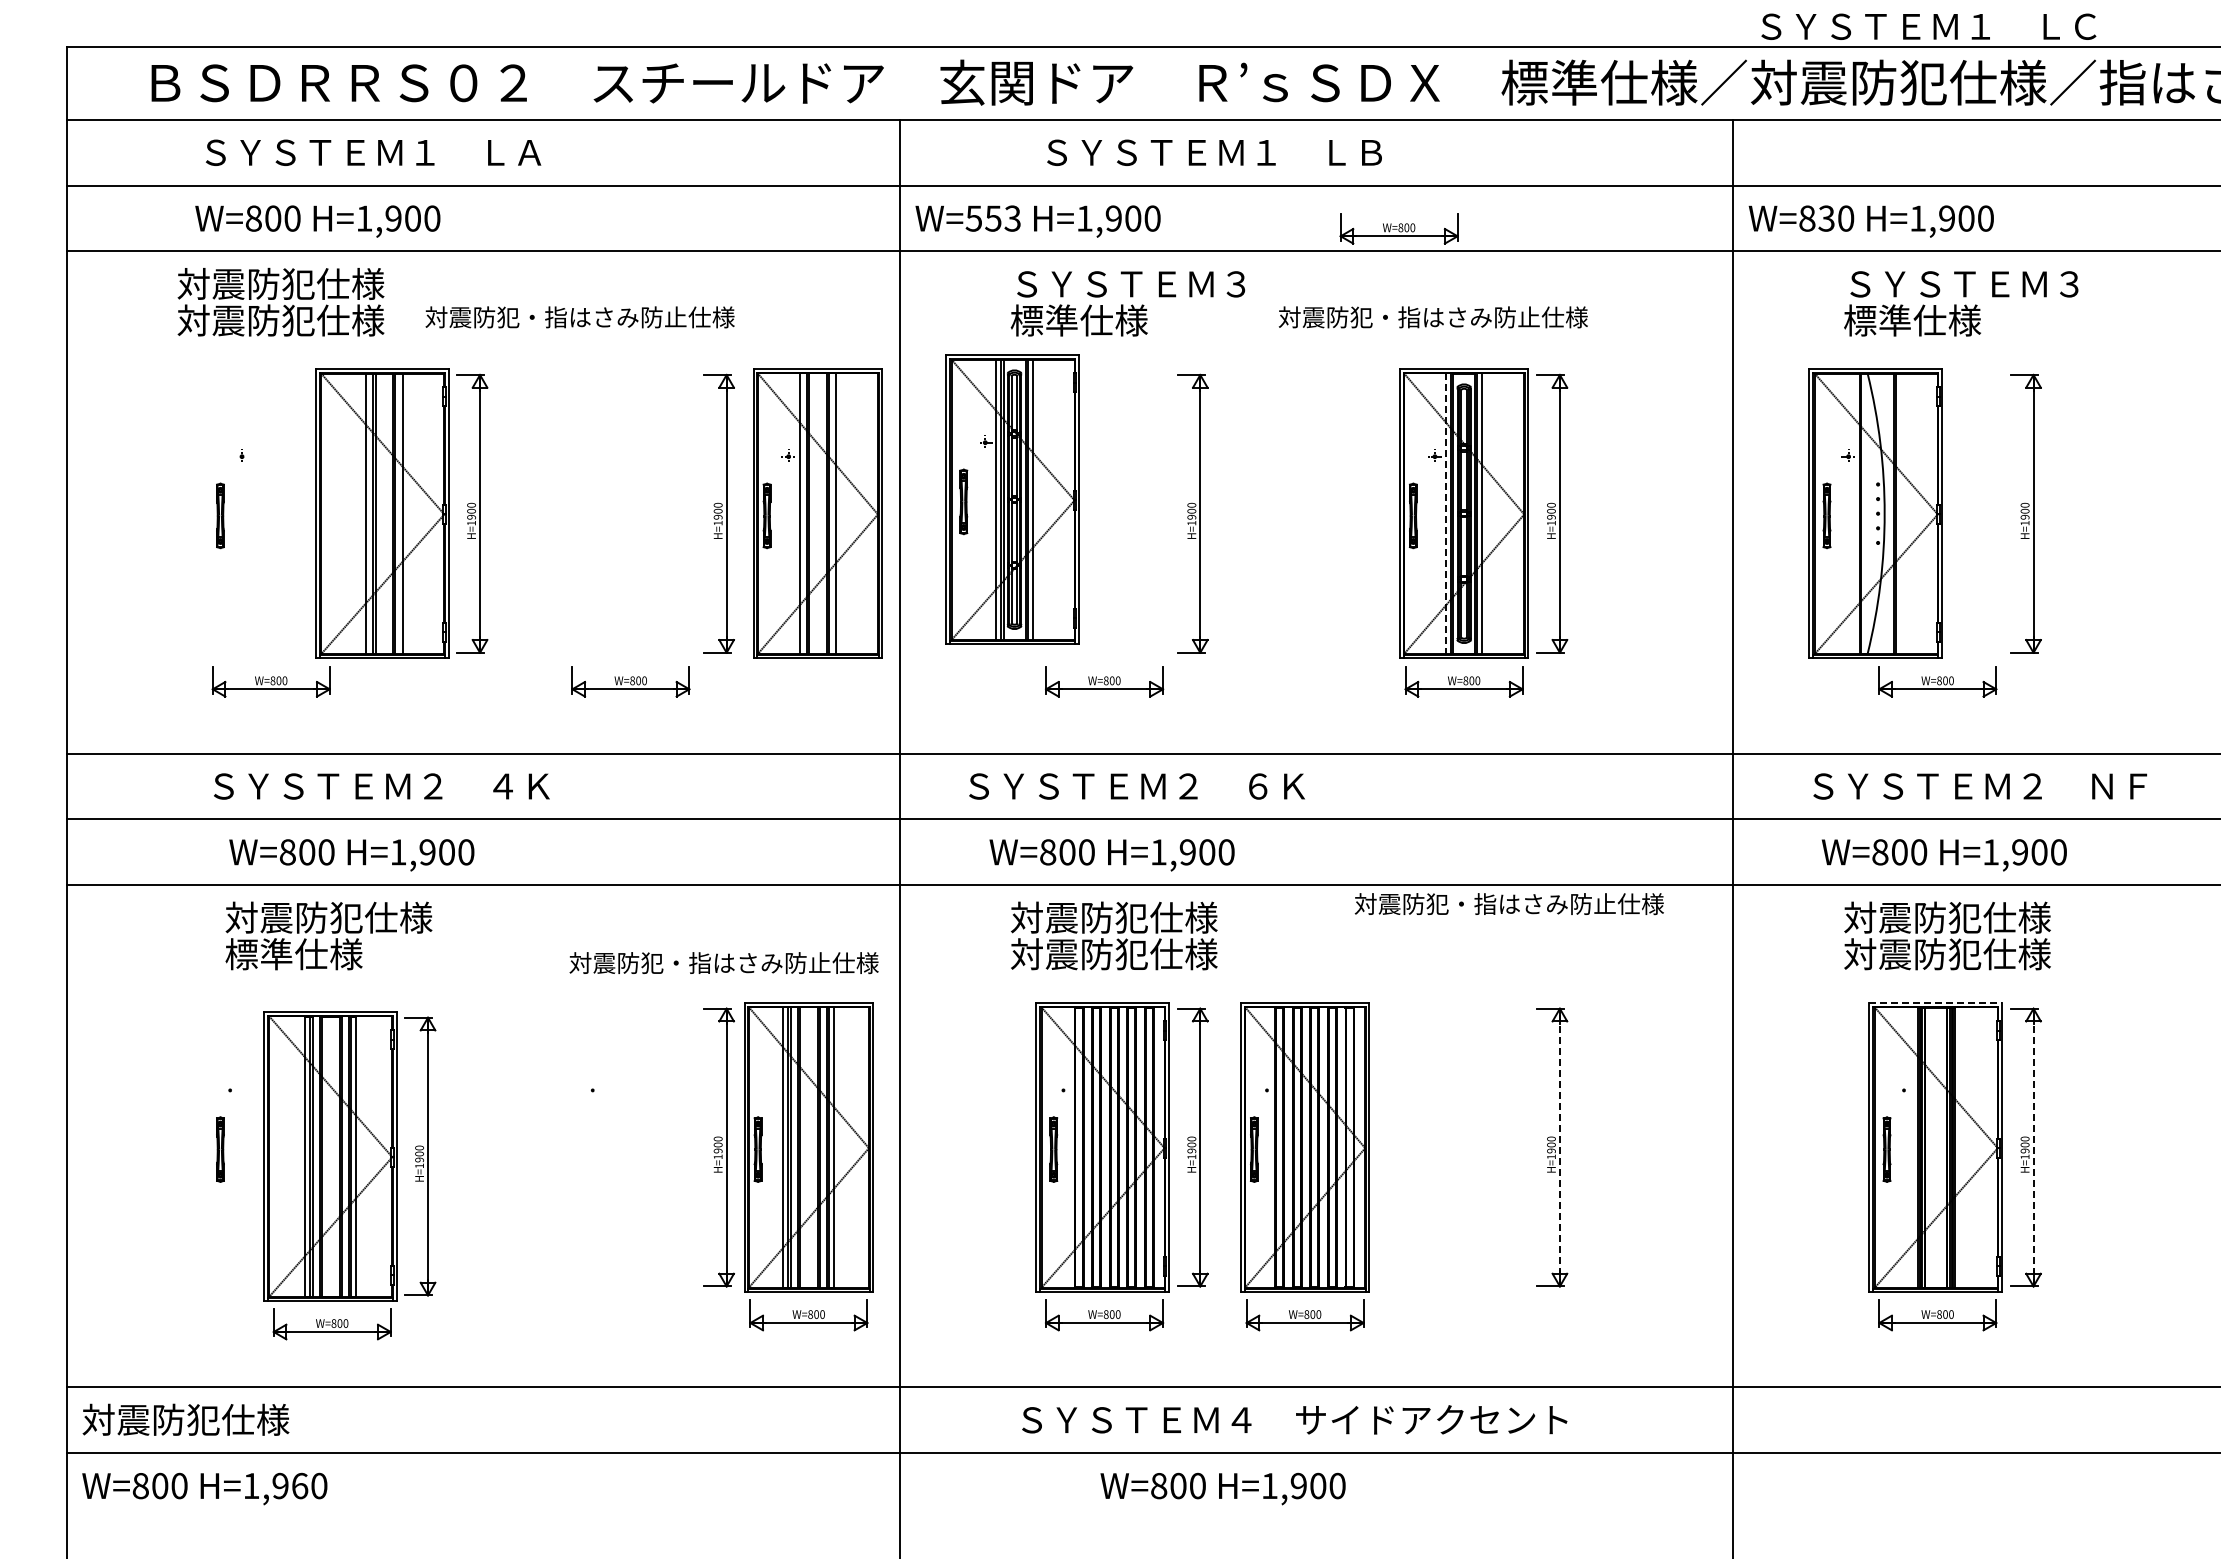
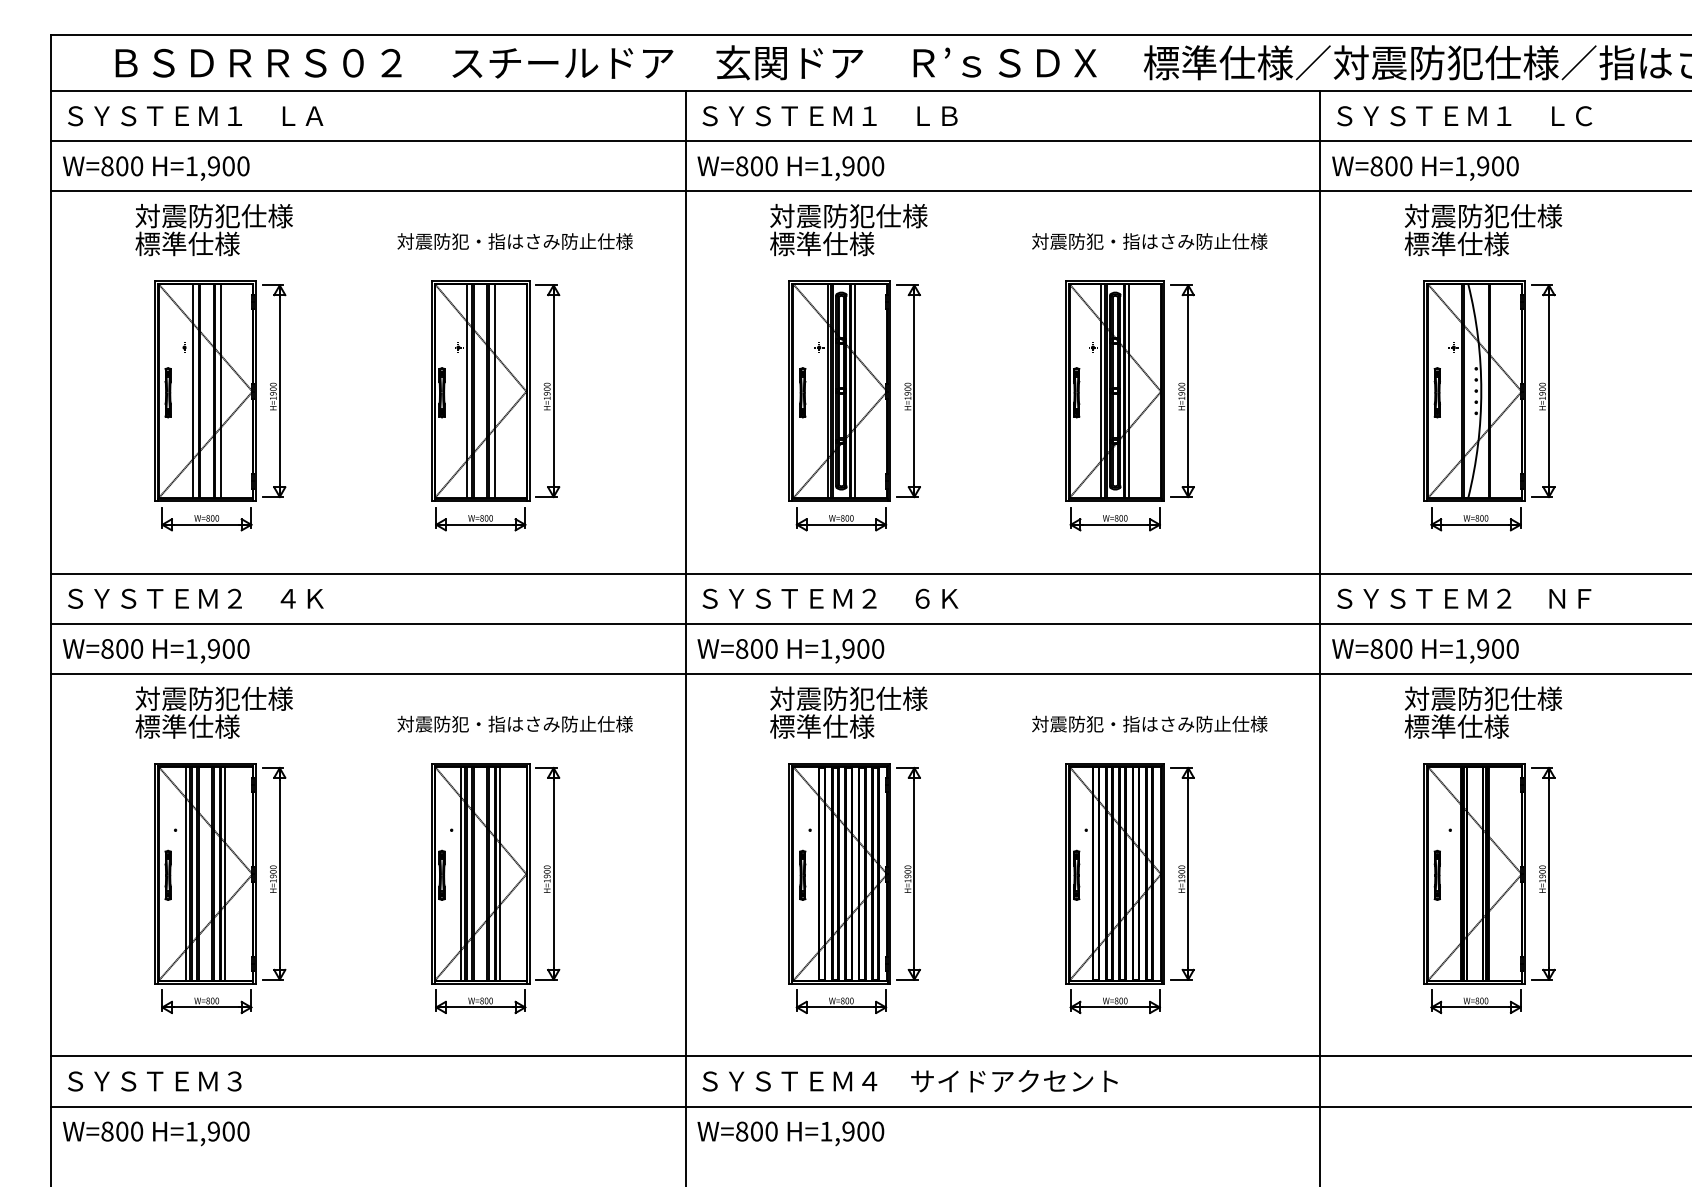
text: (1928, 26) -> (1464, 115), moved
text: (373, 152) -> (195, 115), moved
text: (1214, 152) -> (830, 115), moved
text: (992, 218) -> (756, 166), W=553 -> W=800
text: (1826, 218) -> (1391, 166), W=830 -> W=800
text: (317, 221) -> (155, 168), moved
part: (1398, 228) -> (1065, 173), removed
text: (1128, 283) -> (859, 215), ＳＹＳＴＥＭ３ -> 対震防犯仕様
text: (1961, 283) -> (1494, 215), ＳＹＳＴＥＭ３ -> 対震防犯仕様
text: (579, 317) -> (514, 241), moved
text: (1432, 317) -> (1149, 241), moved
text: (280, 320) -> (213, 243), 対震防犯仕様 -> 標準仕様
part: (1012, 499) -> (839, 390), moved
part: (401, 513) -> (219, 390), moved
part: (817, 513) -> (480, 390), moved
part: (1875, 513) -> (1474, 390), moved
line: (1445, 514) -> (1101, 391), dashed -> solid
text: (381, 786) -> (195, 598), moved
text: (1136, 786) -> (830, 598), moved
text: (1979, 786) -> (1463, 598), moved
text: (351, 855) -> (155, 651), moved
text: (1111, 855) -> (790, 651), moved
text: (1943, 855) -> (1424, 651), moved
text: (1508, 904) -> (1149, 724), moved
text: (328, 935) -> (213, 712), moved
text: (1113, 954) -> (848, 726), 対震防犯仕様 -> 標準仕様
text: (1947, 954) -> (1483, 726), 対震防犯仕様 -> 標準仕様
text: (723, 963) -> (514, 724), moved
line: (1936, 1002) -> (1475, 763), dashed -> solid
line: (1559, 1147) -> (1187, 873), dashed -> solid
line: (2033, 1147) -> (1548, 873), dashed -> solid
part: (808, 1166) -> (480, 888), moved
part: (1304, 1166) -> (1114, 888), moved
part: (349, 1175) -> (219, 888), moved
text: (199, 1419) -> (152, 1080), 対震防犯仕様 -> ＳＹＳＴＥＭ３
text: (1294, 1419) -> (909, 1080), moved
text: (300, 1485) -> (229, 1131), H=1,960 -> H=1,900
text: (1222, 1488) -> (790, 1133), moved

